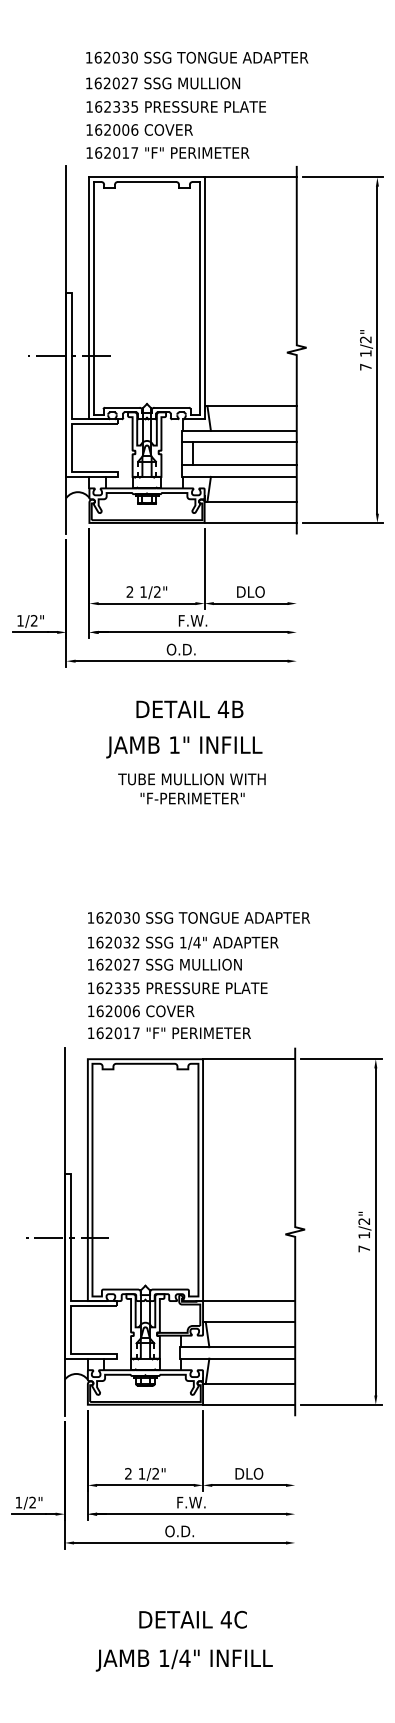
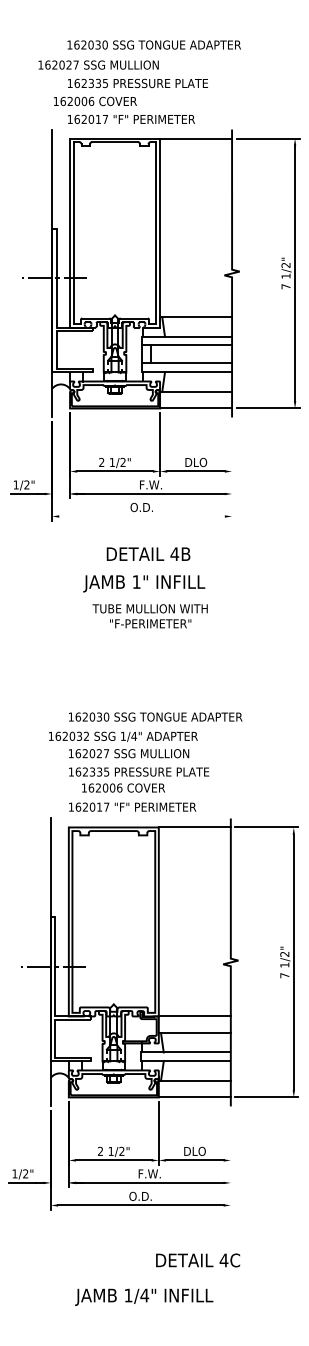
text: (162, 82) -> (98, 64), moved
text: (139, 130) -> (95, 101), moved
line: (180, 661) -> (141, 516), removed
text: (183, 942) -> (123, 736), moved
text: (141, 1010) -> (123, 787), moved
text: (193, 1619) -> (198, 1260), moved

